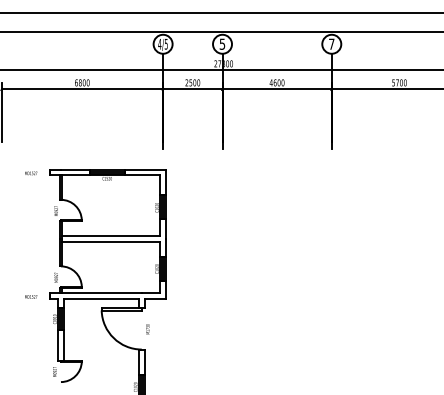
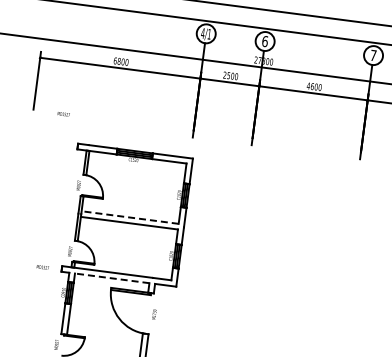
text: (165, 43) -> (208, 33), 4/5 -> 4/1
text: (222, 43) -> (265, 40), 5 -> 6
text: (31, 173) -> (64, 114), moved
line: (111, 236) -> (130, 217), solid -> dashed
line: (101, 298) -> (112, 278), solid -> dashed

